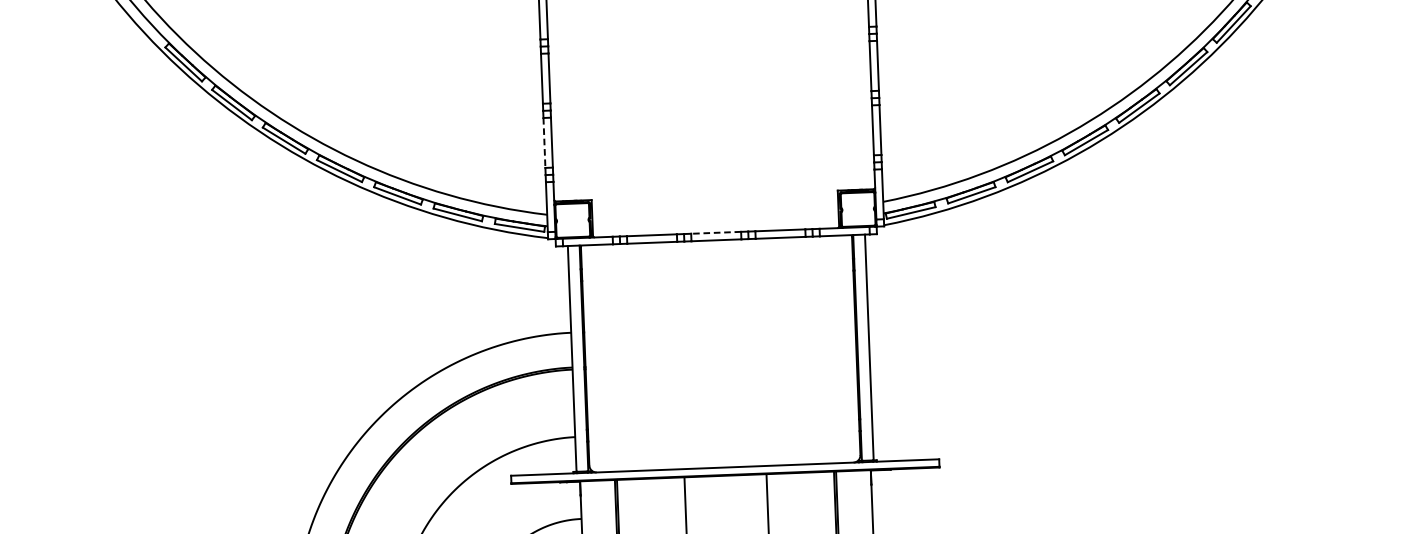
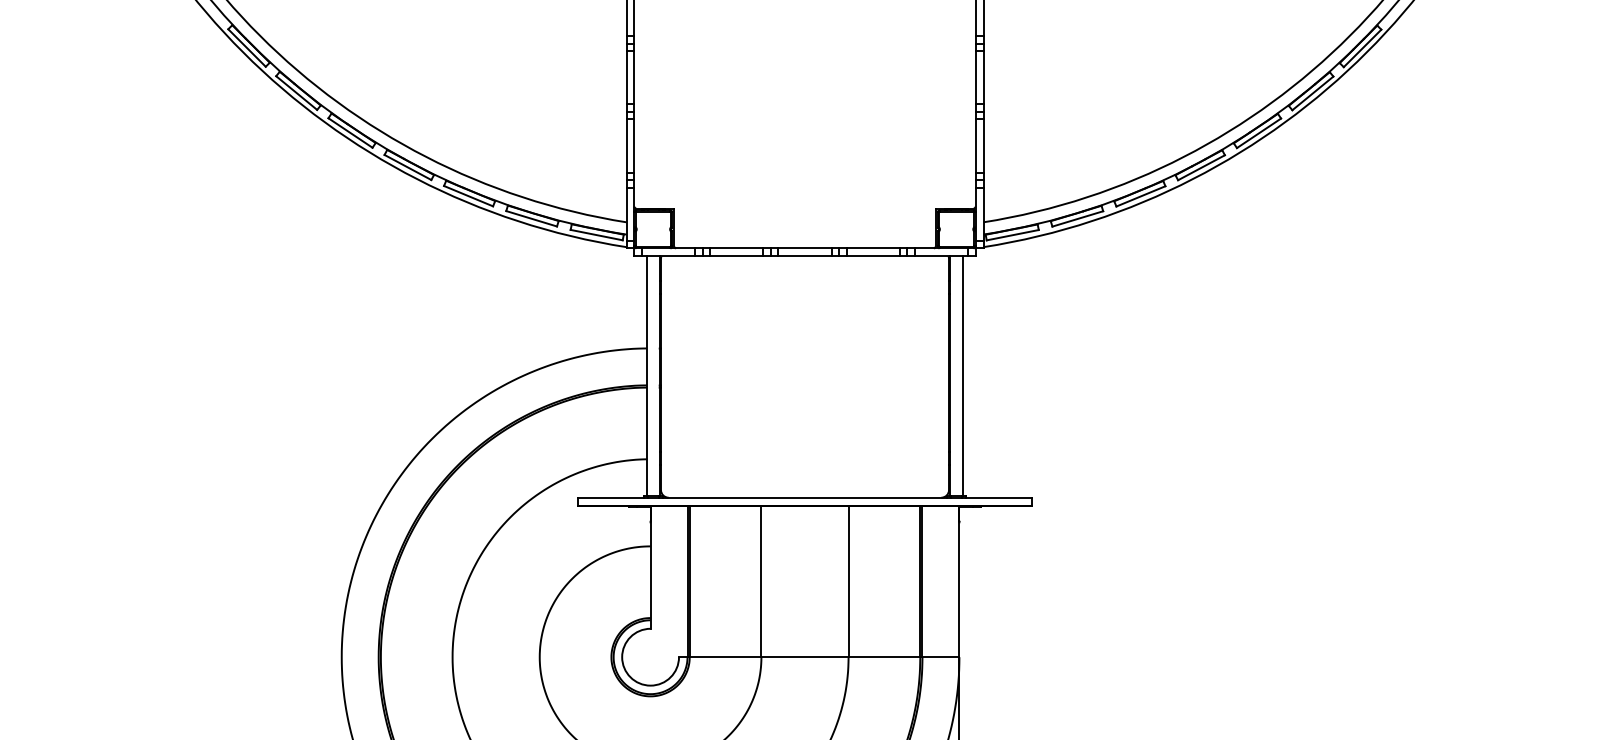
line: (544, 143) -> (626, 146), dashed -> solid
line: (716, 232) -> (805, 248), dashed -> solid

